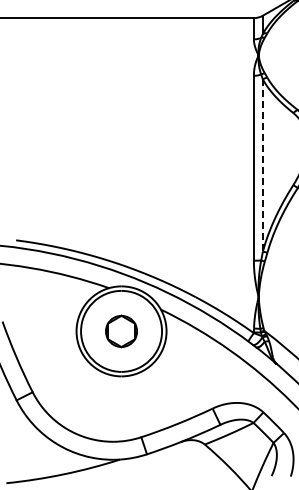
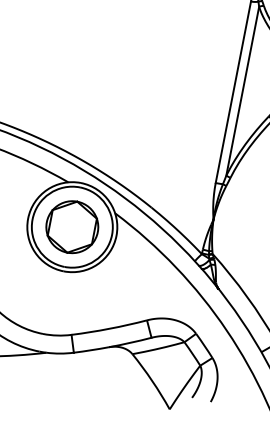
line: (262, 166) -> (242, 92), dashed -> solid
part: (121, 331) -> (72, 227), size x1.67

